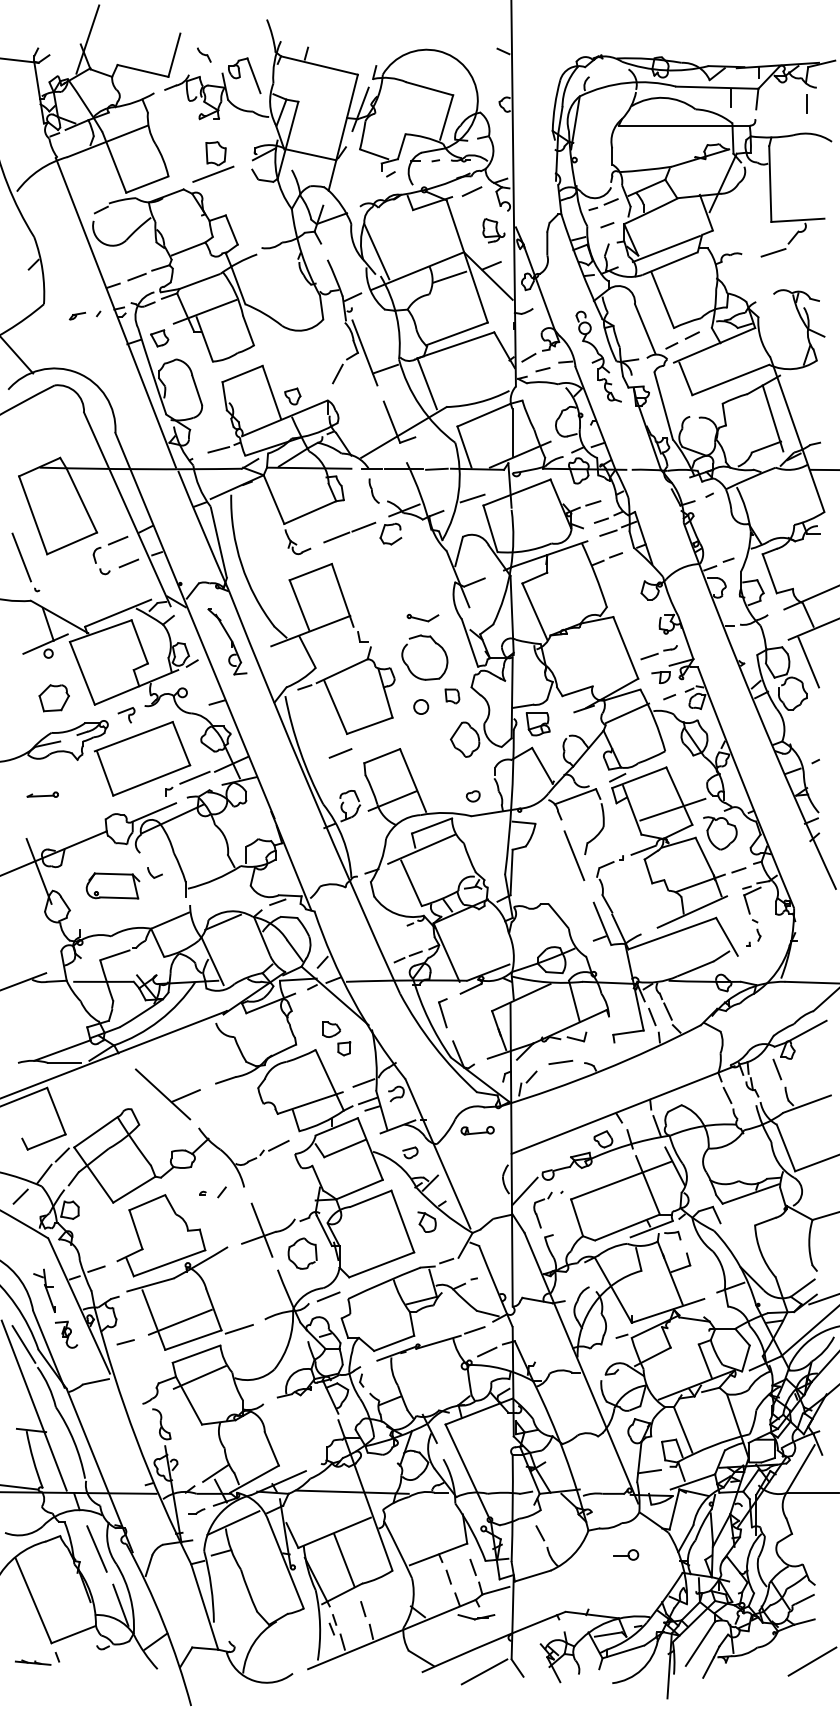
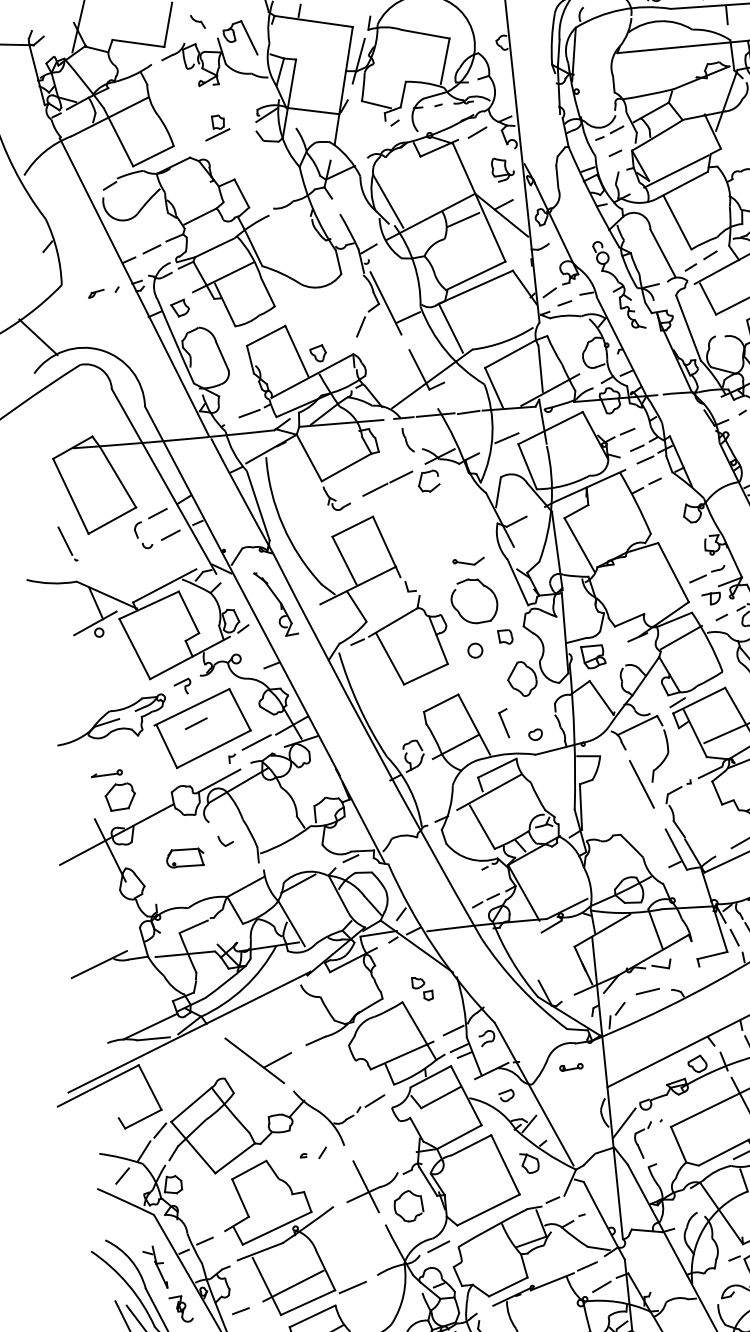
part: (213, 161) -> (217, 127), size x0.6
part: (25, 562) -> (67, 544), size x0.6
part: (53, 698) -> (119, 797), moved
line: (340, 753) -> (196, 723), moved
part: (112, 885) -> (184, 857), size x0.7
part: (442, 1013) -> (503, 723), moved
part: (336, 1038) -> (422, 988), size x0.7
part: (477, 1130) -> (571, 1067), size x0.7

